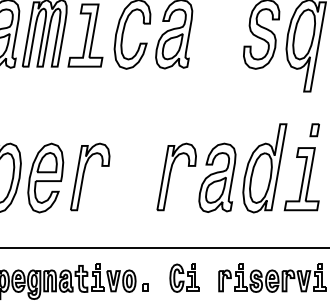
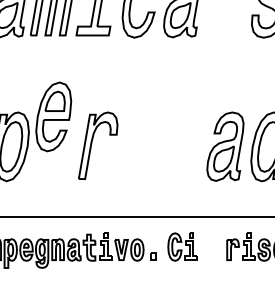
part: (176, 176) -> (184, 145), removed
part: (45, 177) -> (53, 116), moved
part: (184, 277) -> (182, 246), moved

